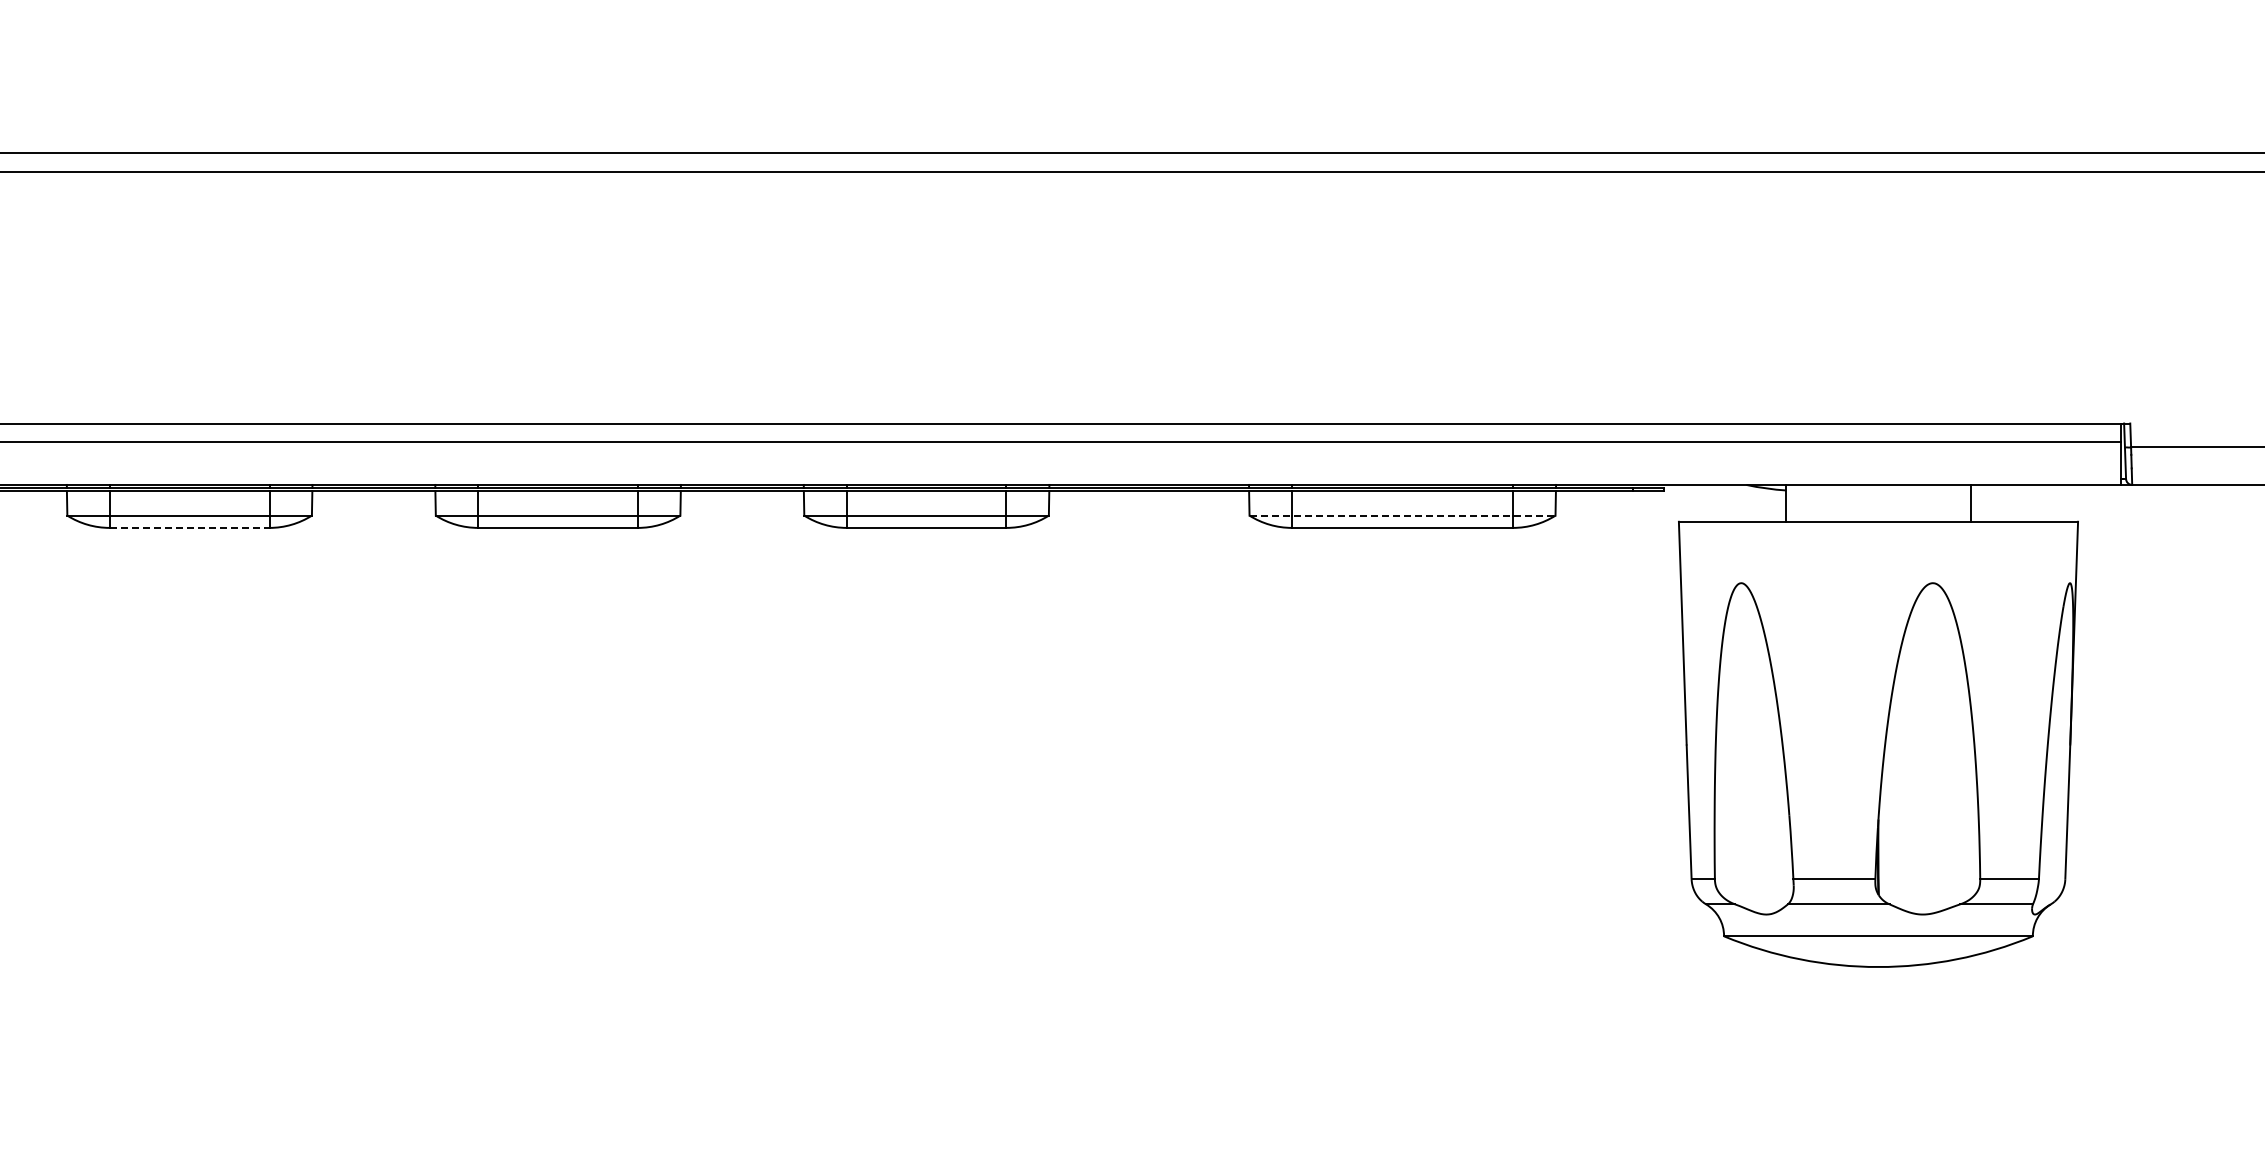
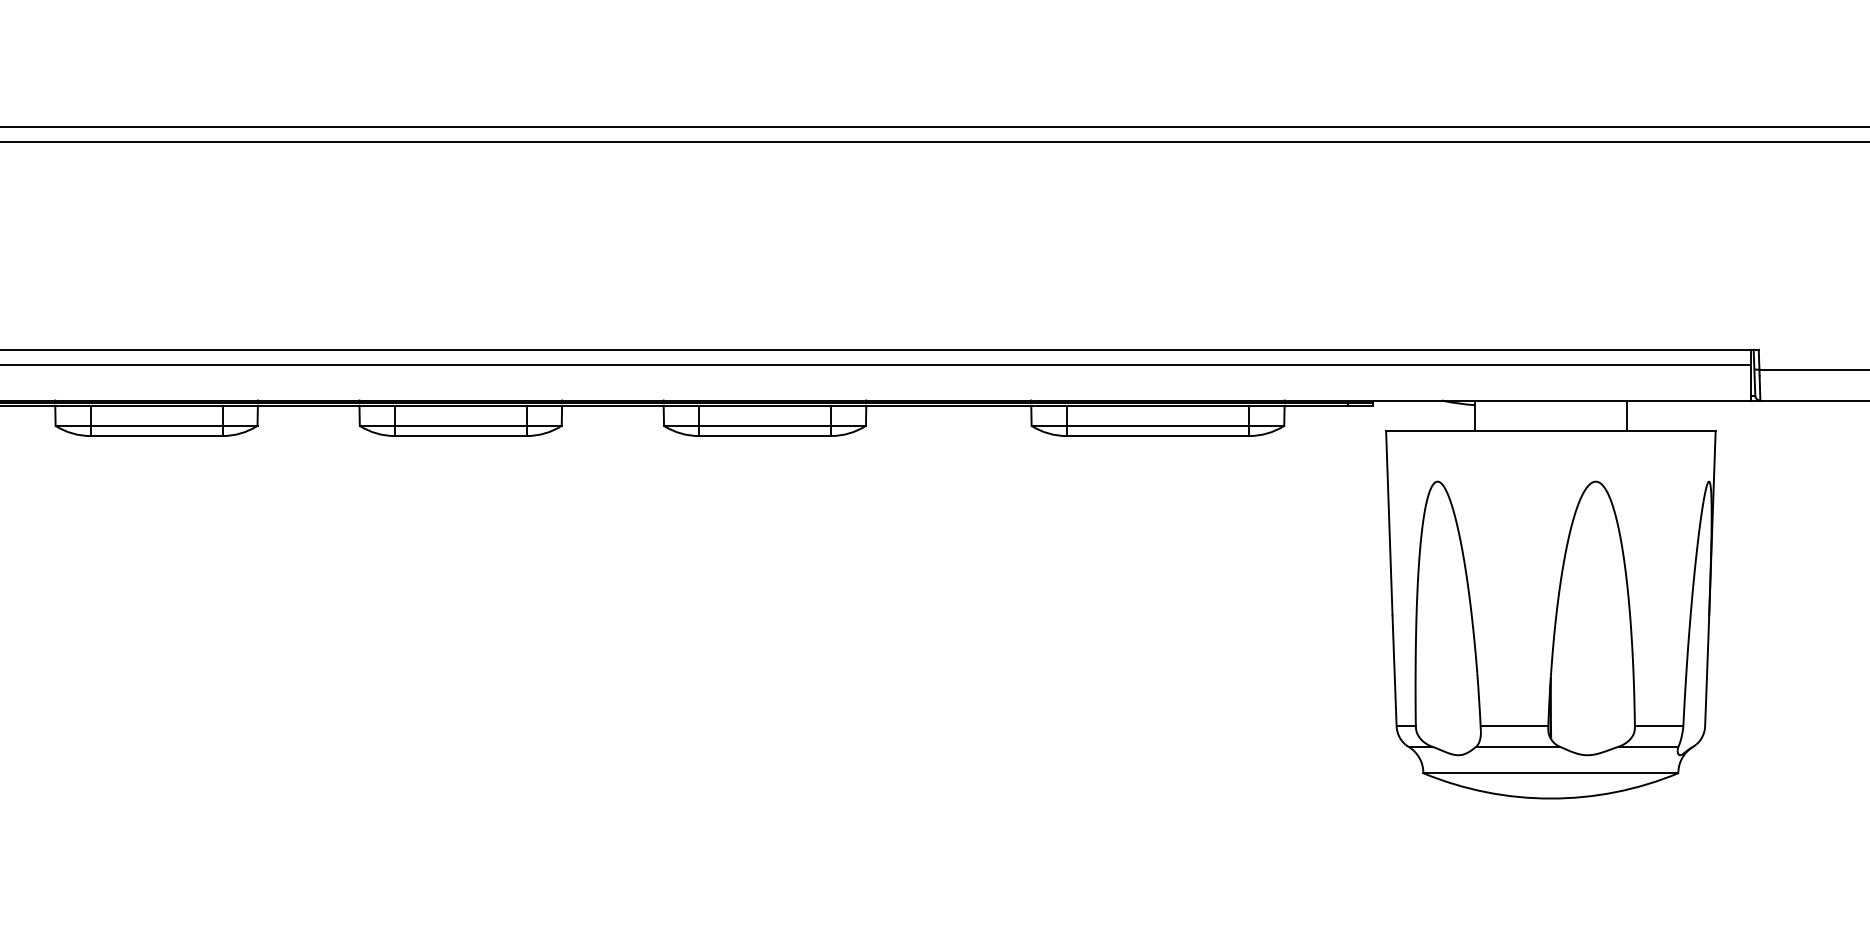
line: (1402, 515) -> (1157, 425), dashed -> solid
line: (189, 527) -> (156, 435), dashed -> solid

